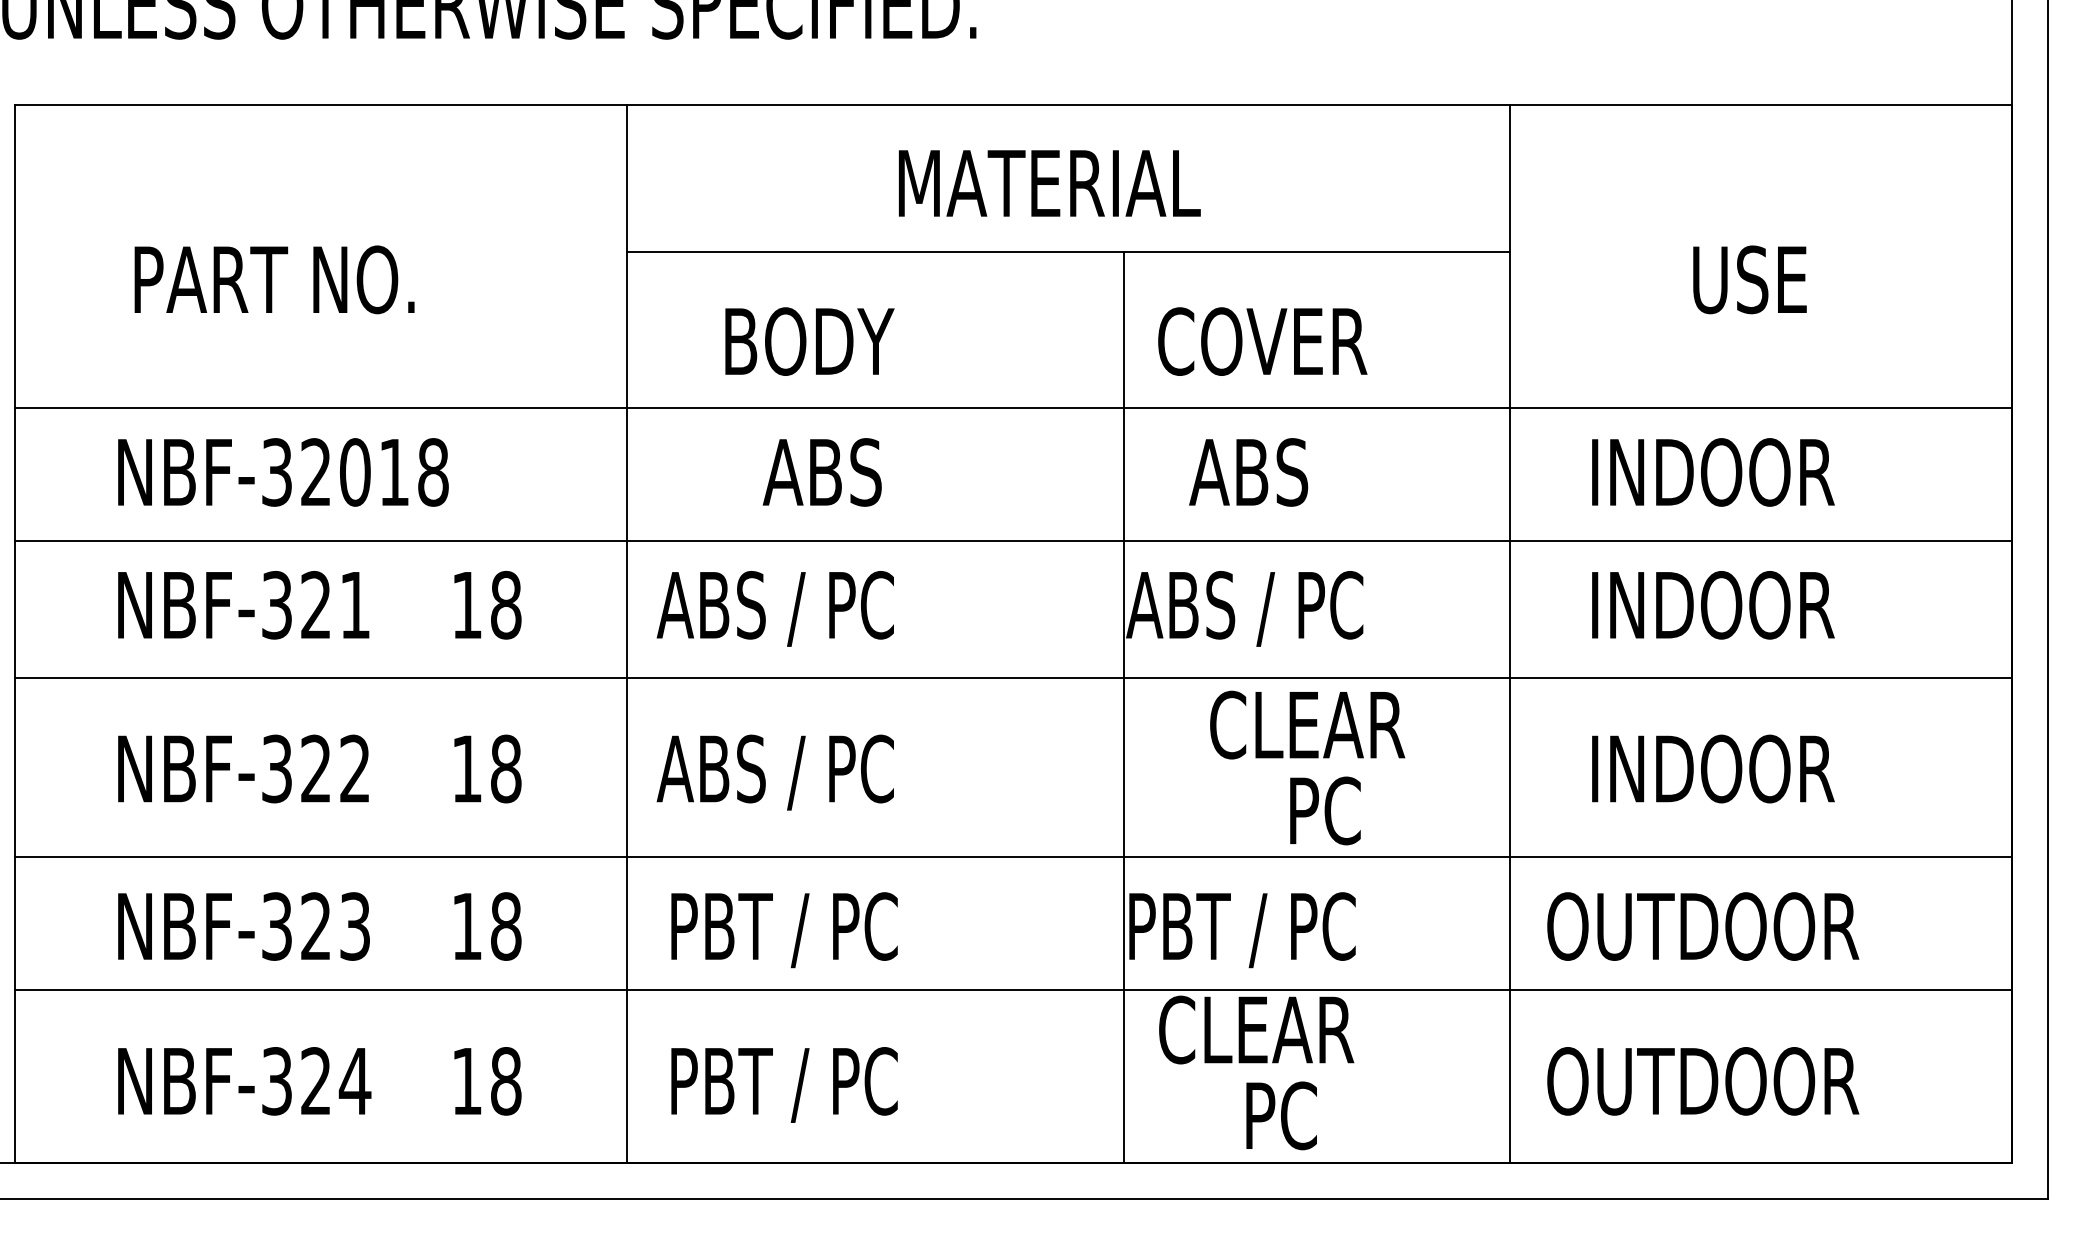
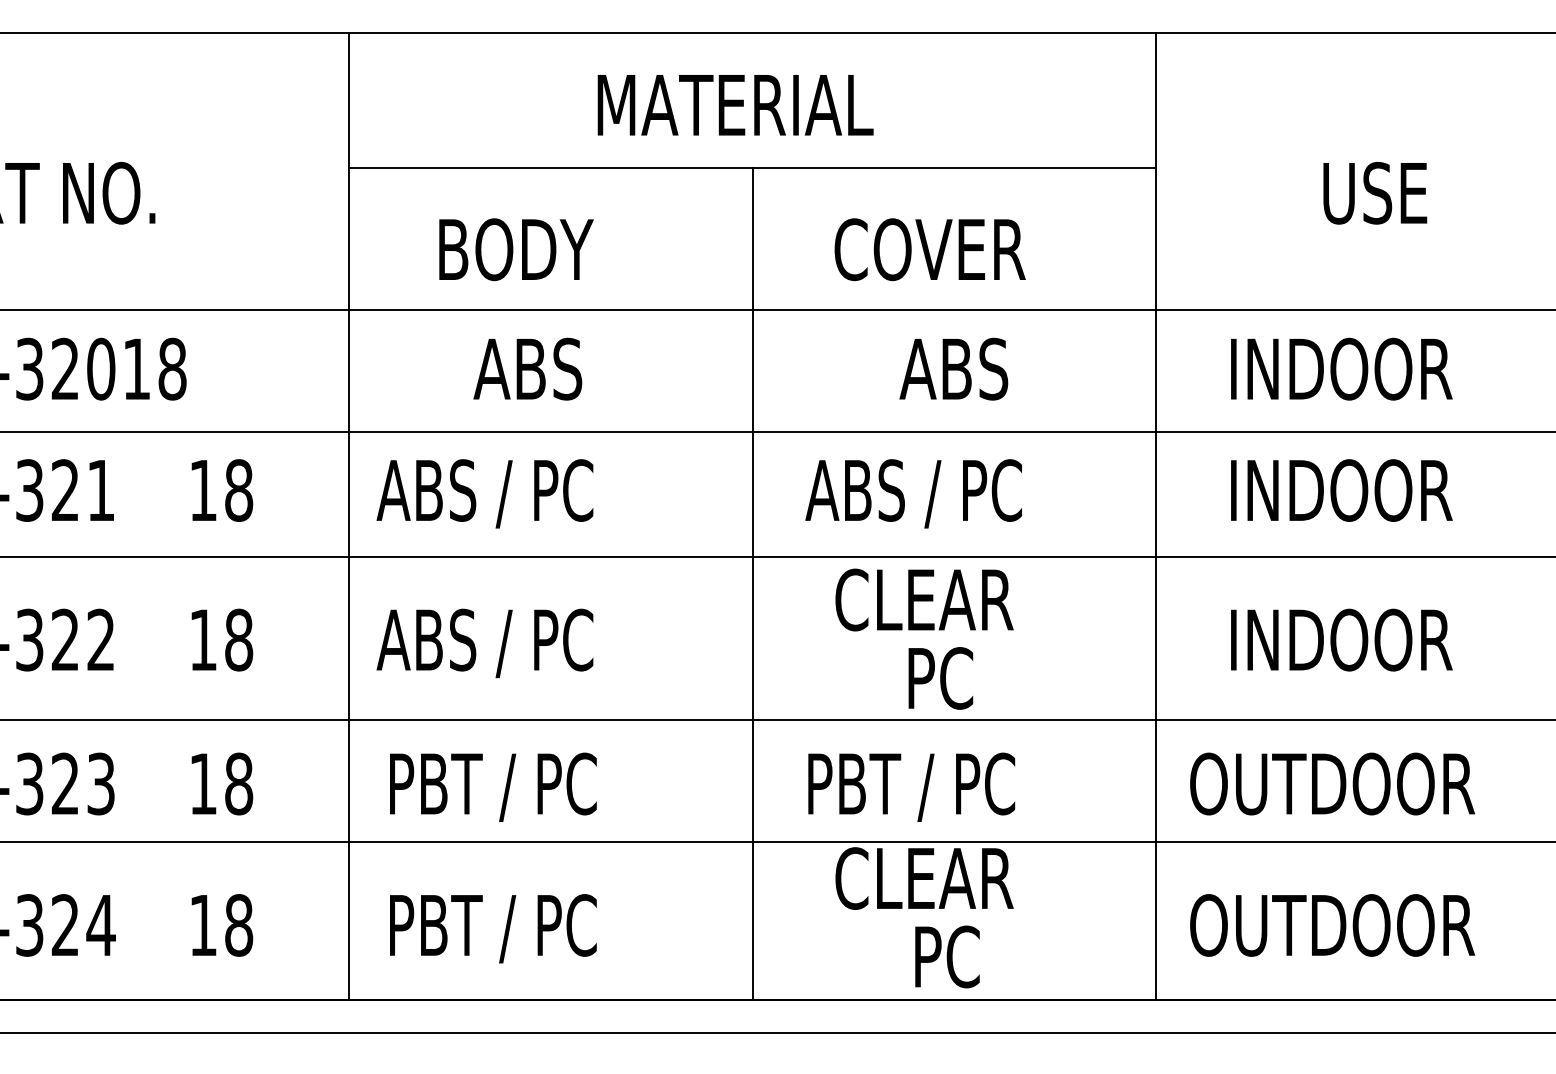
text: (1248, 472) -> (953, 369), moved
line: (1124, 707) -> (752, 583), moved
text: (1307, 767) -> (924, 638), moved

